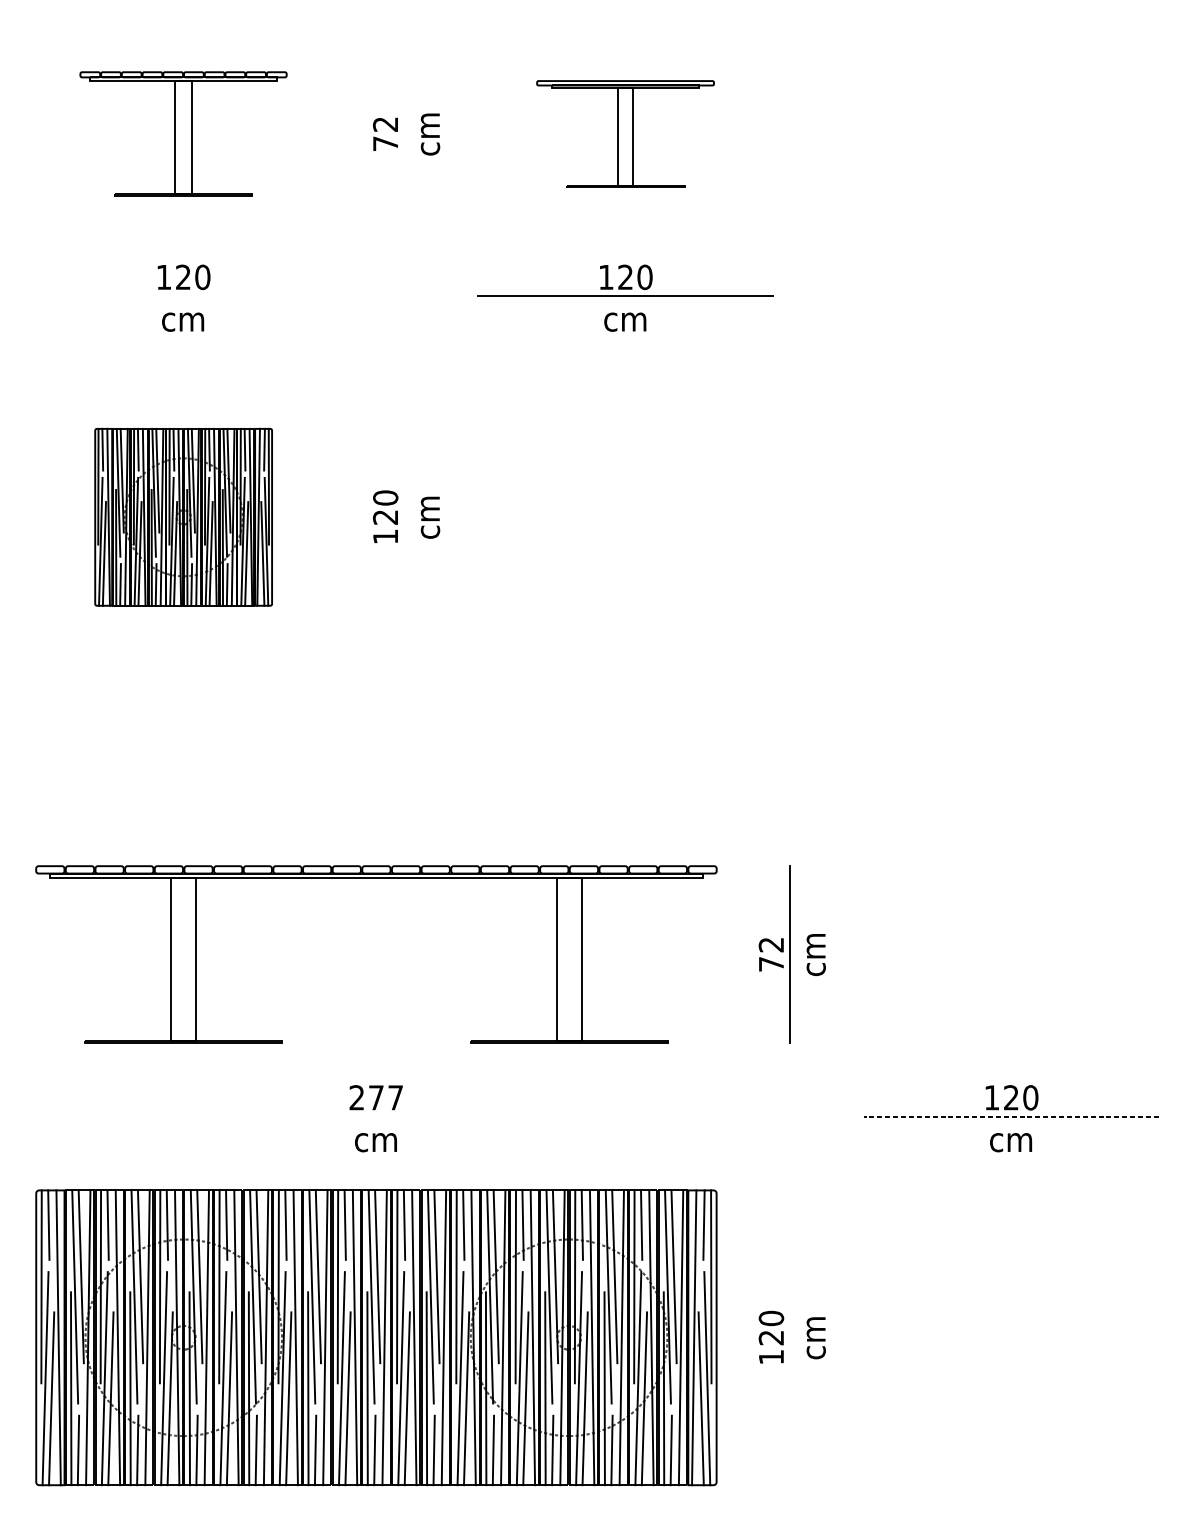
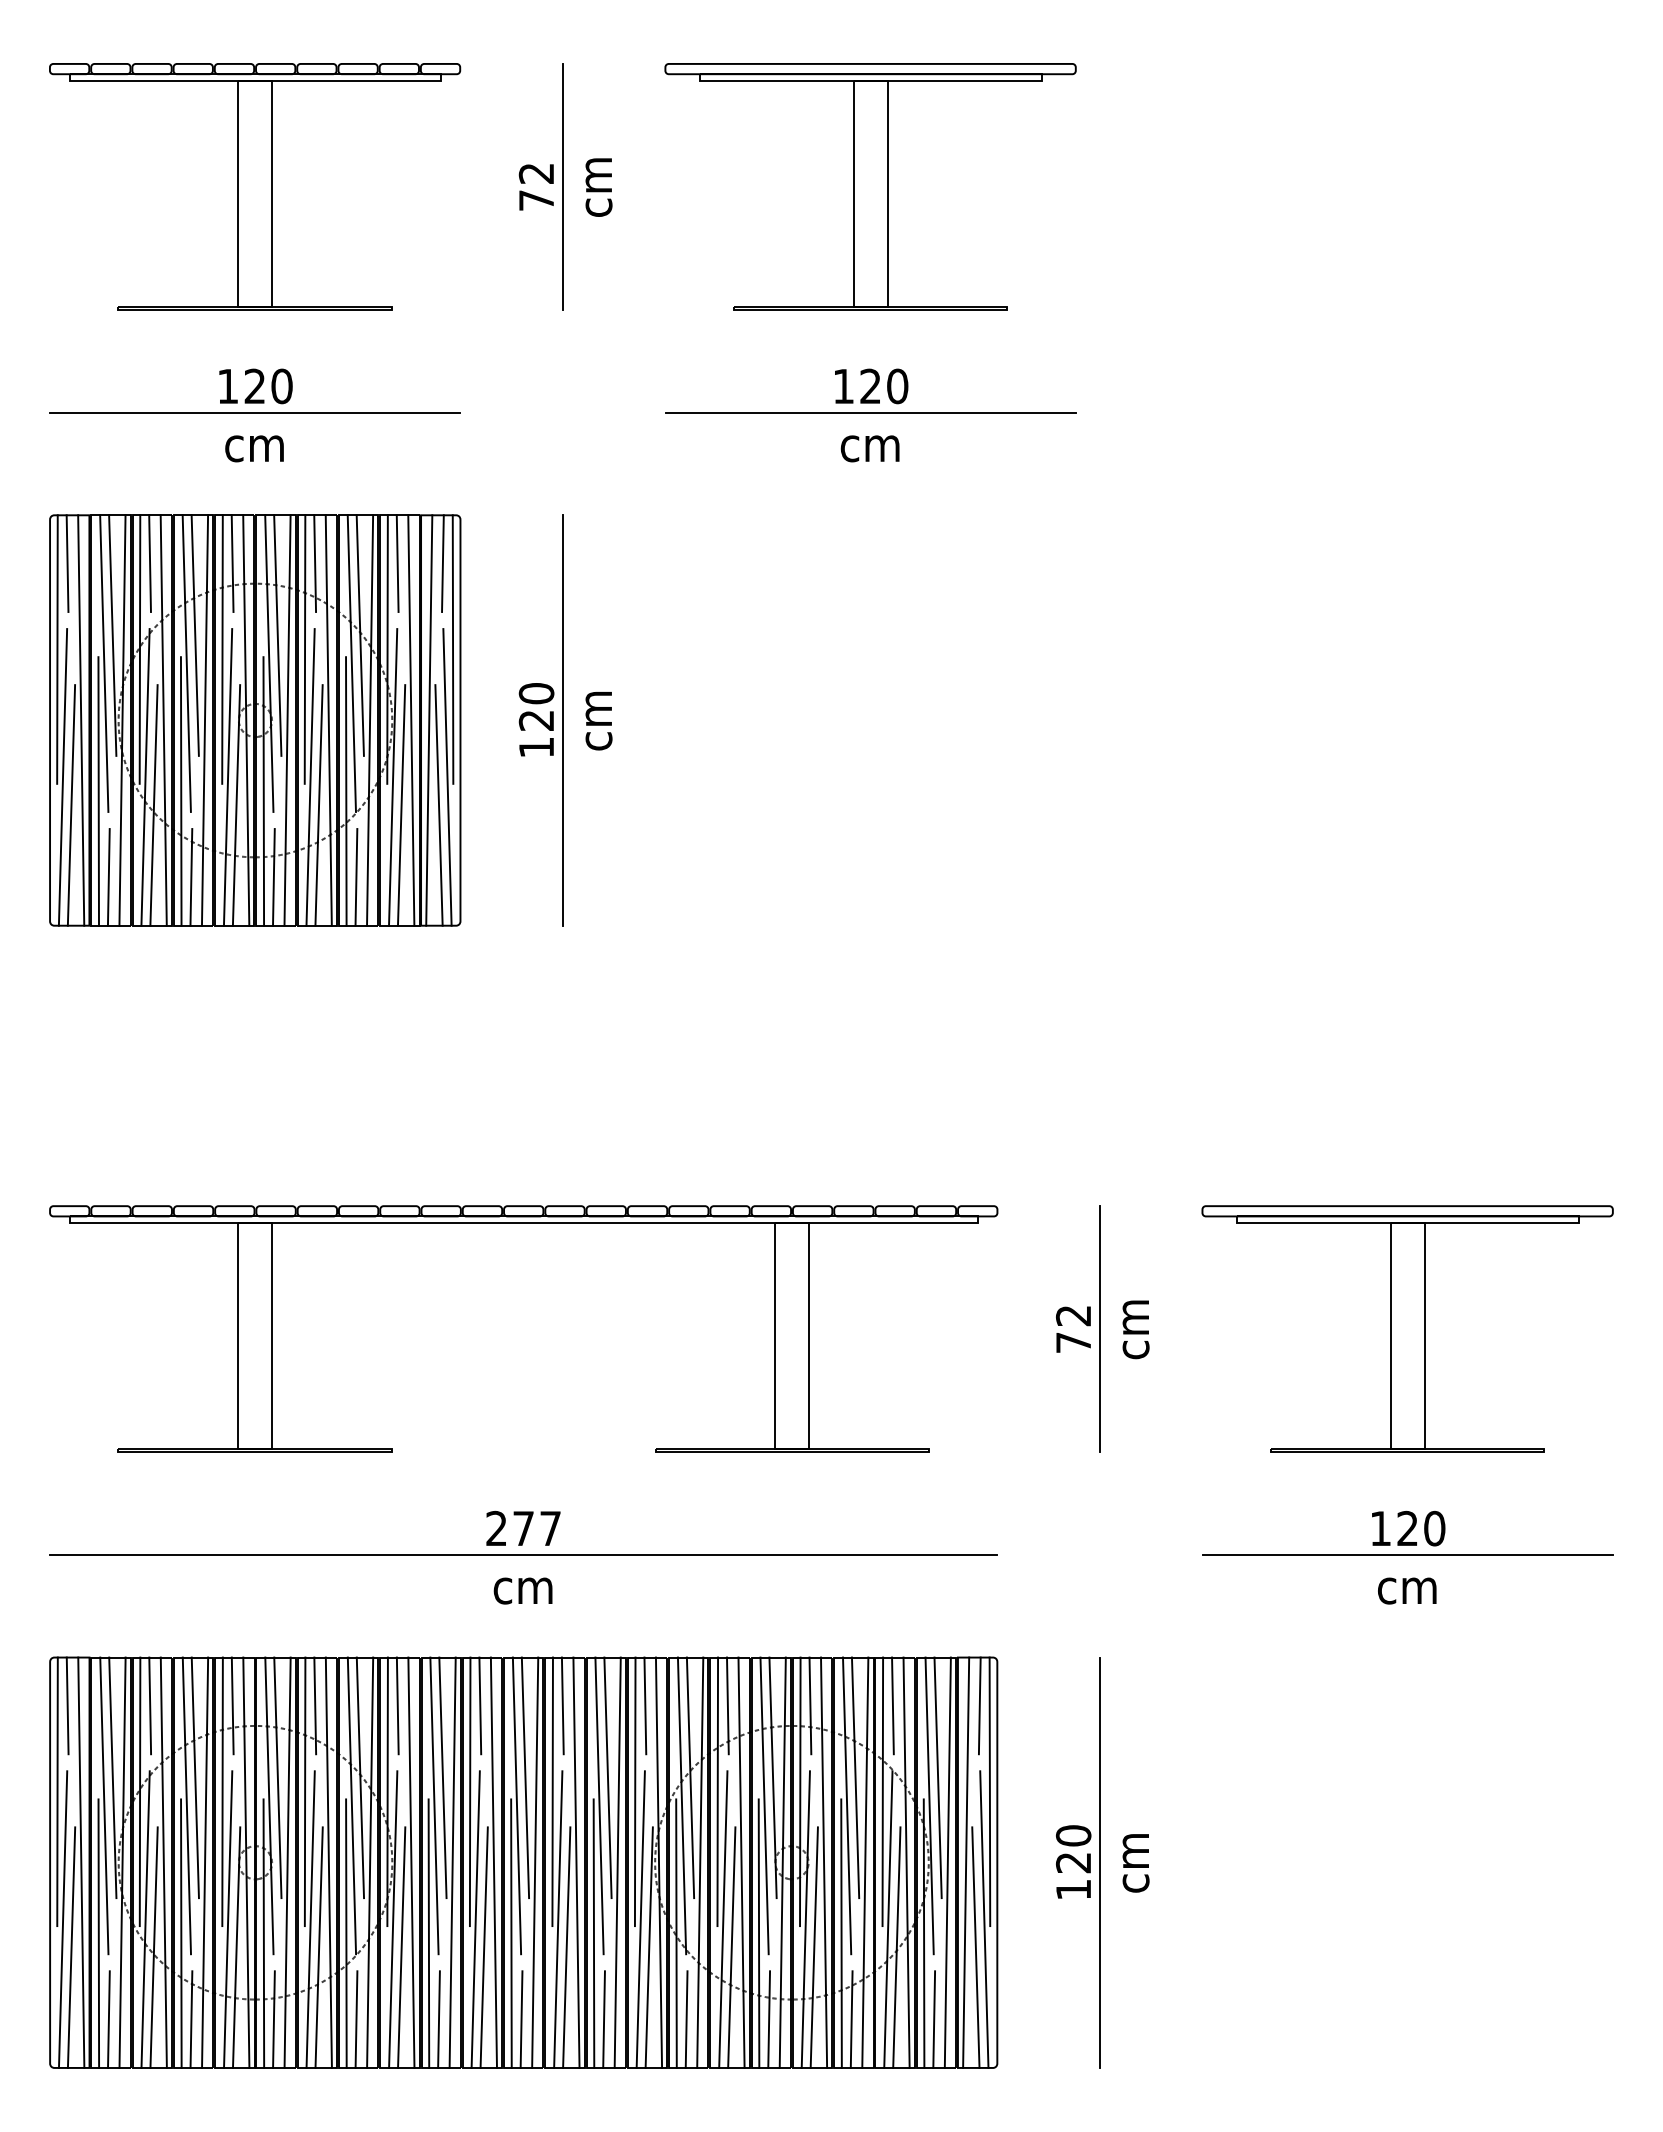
part: (183, 133) -> (255, 186), size x1.43
line: (404, 133) -> (562, 186), added
part: (625, 133) -> (870, 186), size x1.67
line: (183, 296) -> (254, 412), added
part: (183, 517) -> (255, 720), size x1.67
line: (404, 517) -> (562, 720), added
part: (1011, 954) -> (1407, 1328), added
line: (376, 1117) -> (523, 1555), added
line: (1011, 1117) -> (1407, 1555), dashed -> solid
line: (790, 1337) -> (1100, 1862), added

